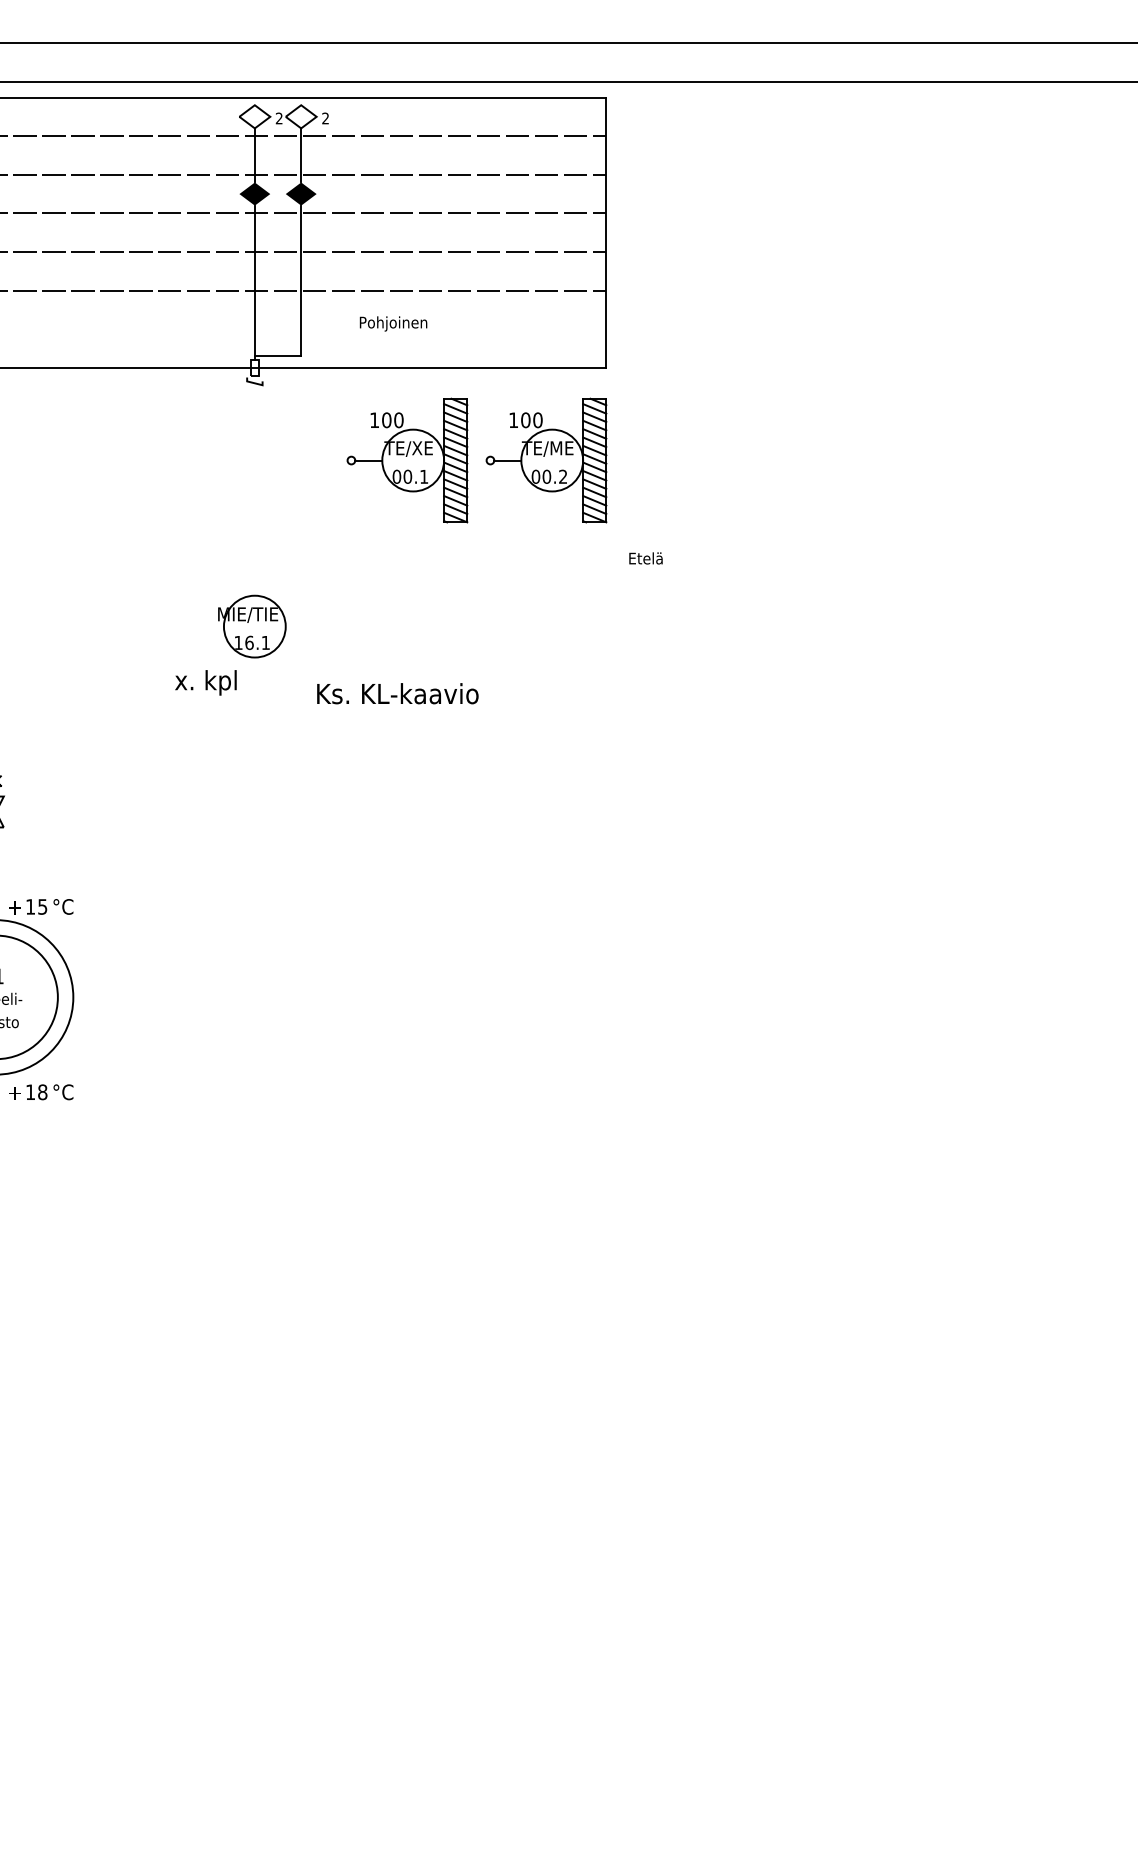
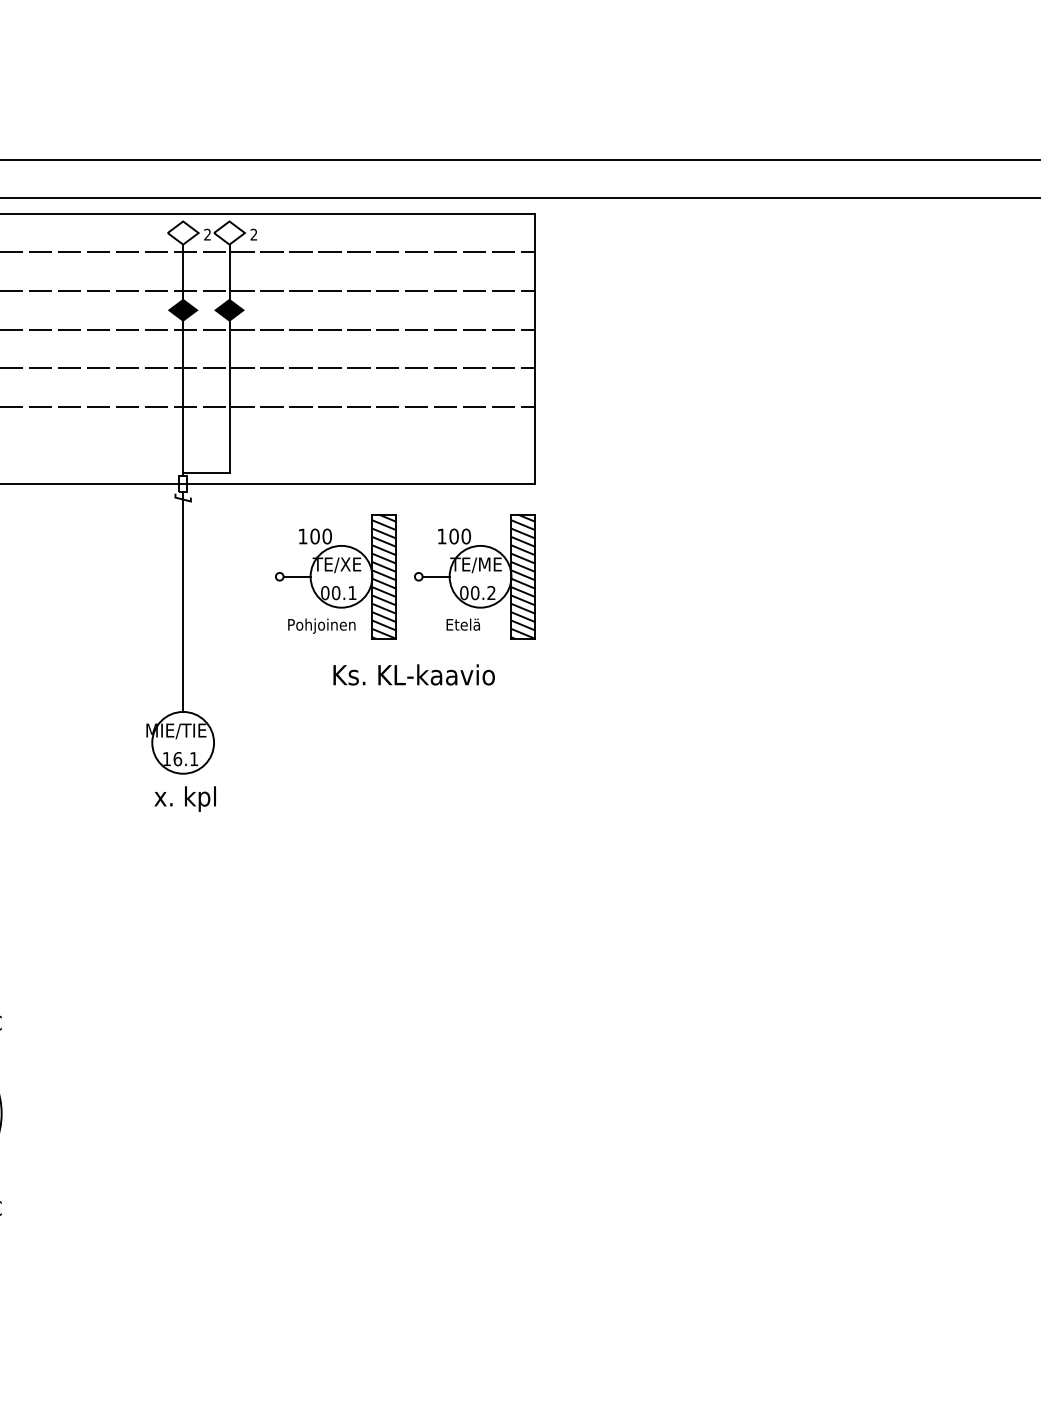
text: (393, 323) -> (321, 625), moved
line: (254, 485) -> (182, 601), added
text: (645, 558) -> (462, 624), moved
text: (205, 682) -> (184, 798), moved
text: (397, 693) -> (413, 674), moved

